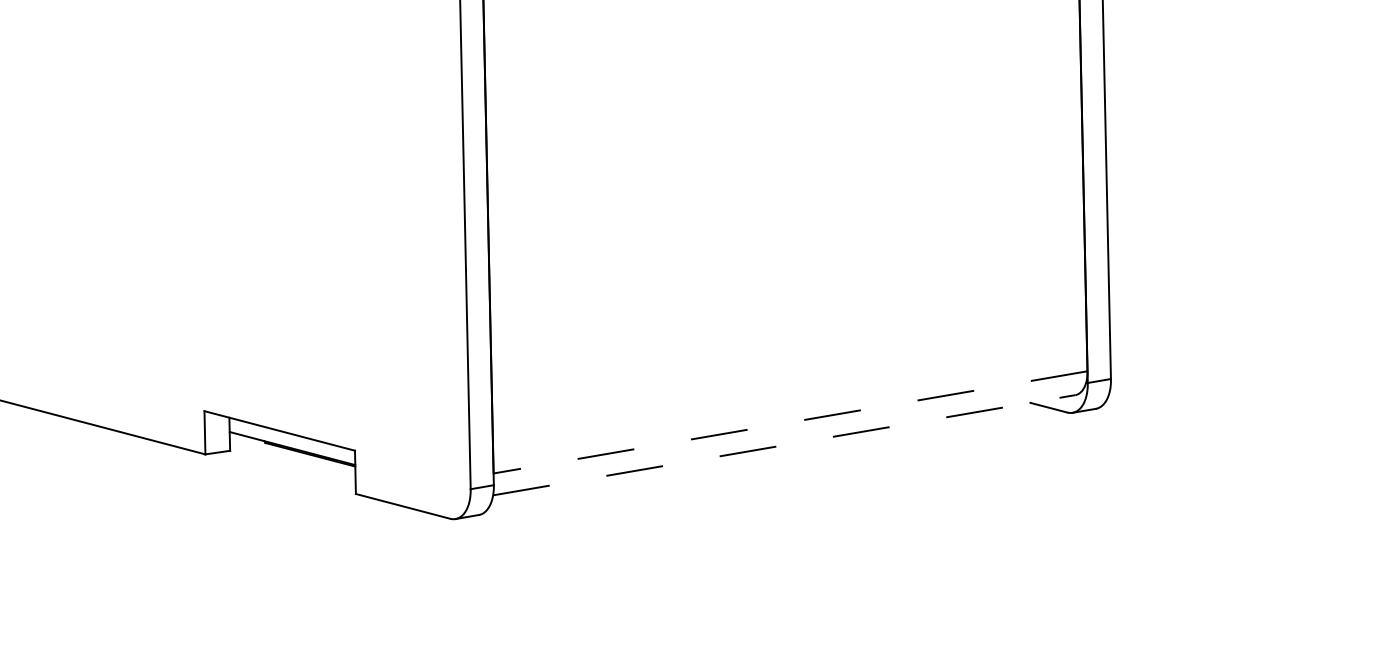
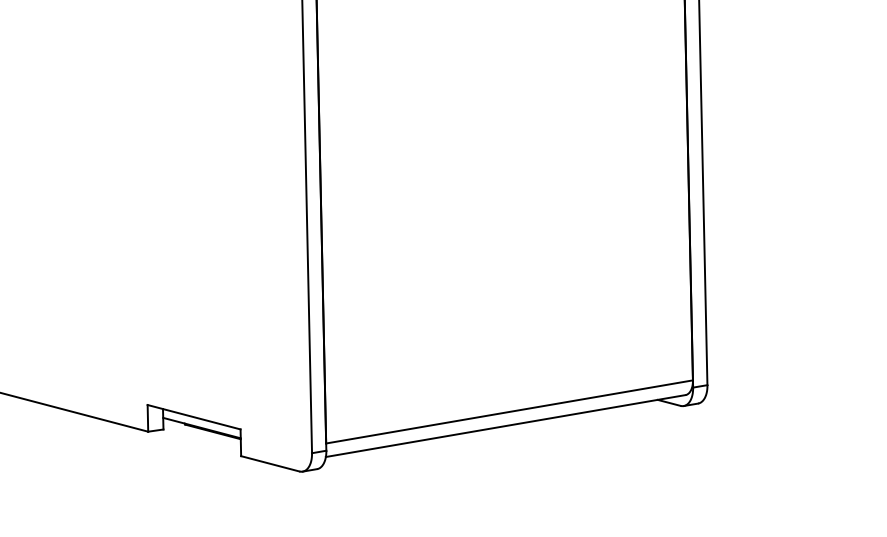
line: (790, 423) -> (509, 412), dashed -> solid
line: (785, 444) -> (506, 425), dashed -> solid

